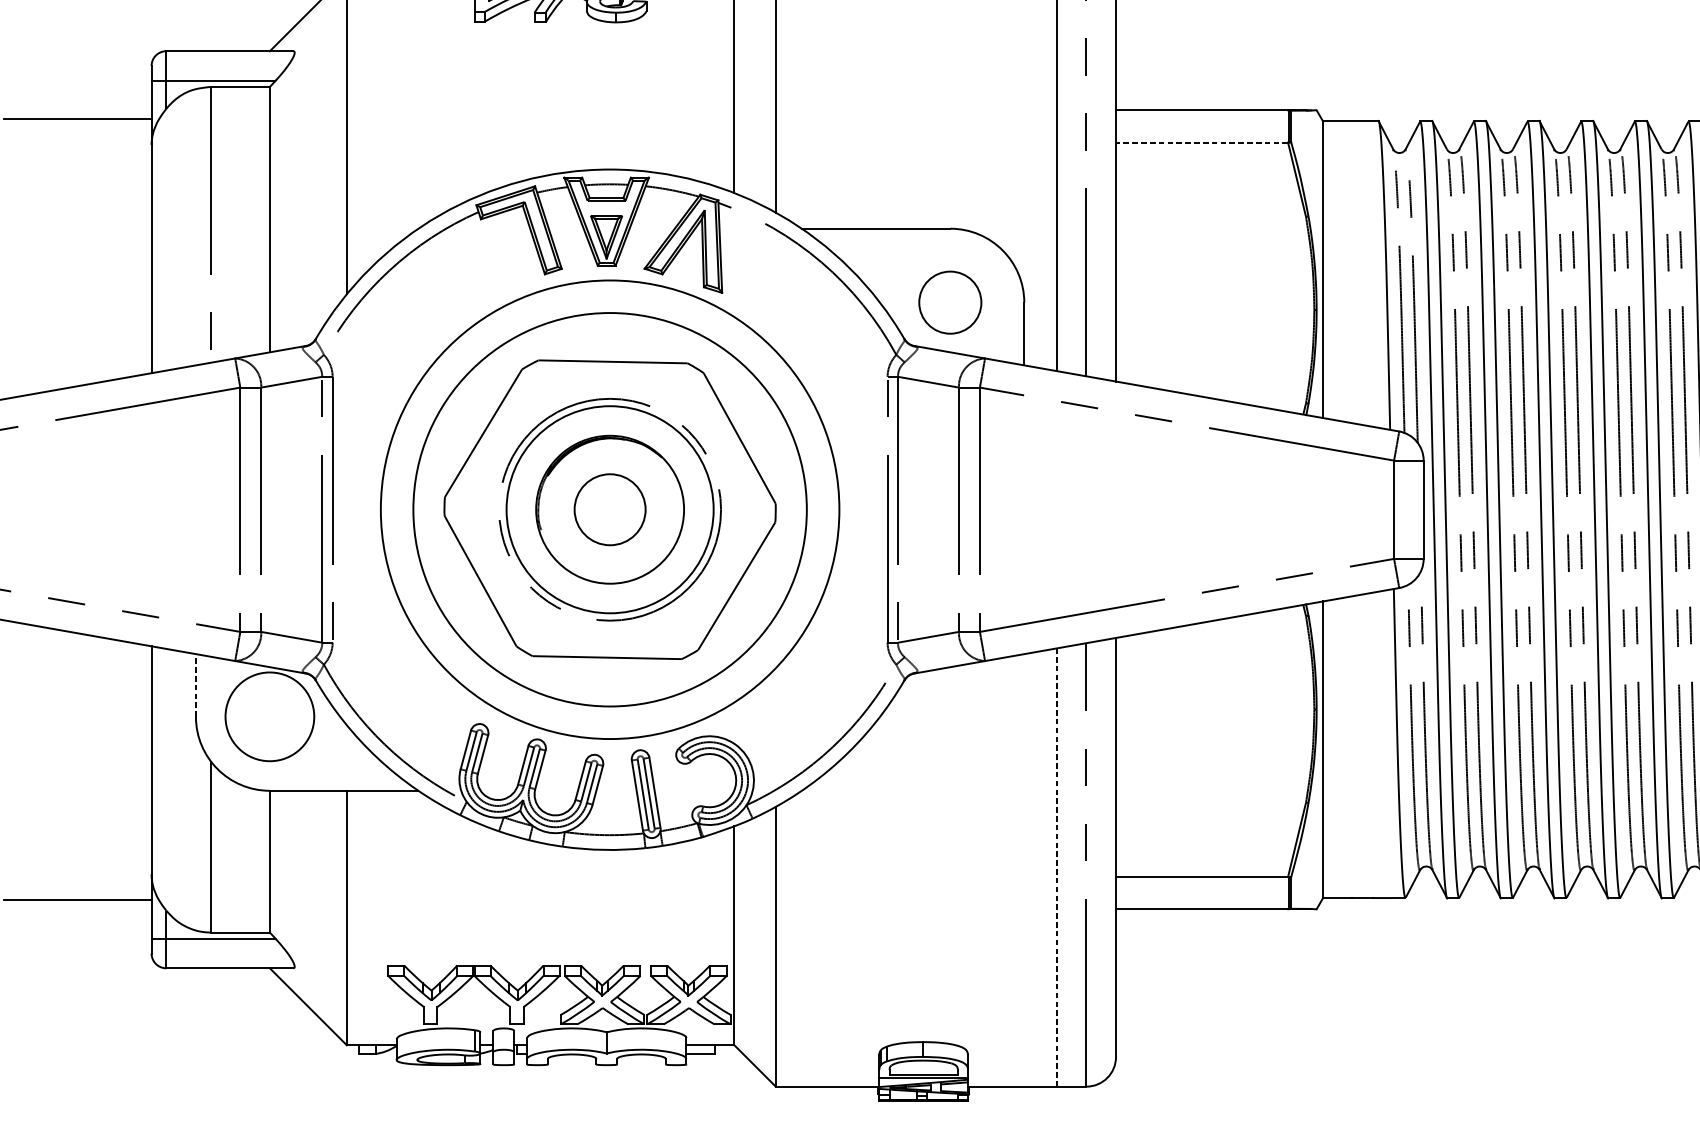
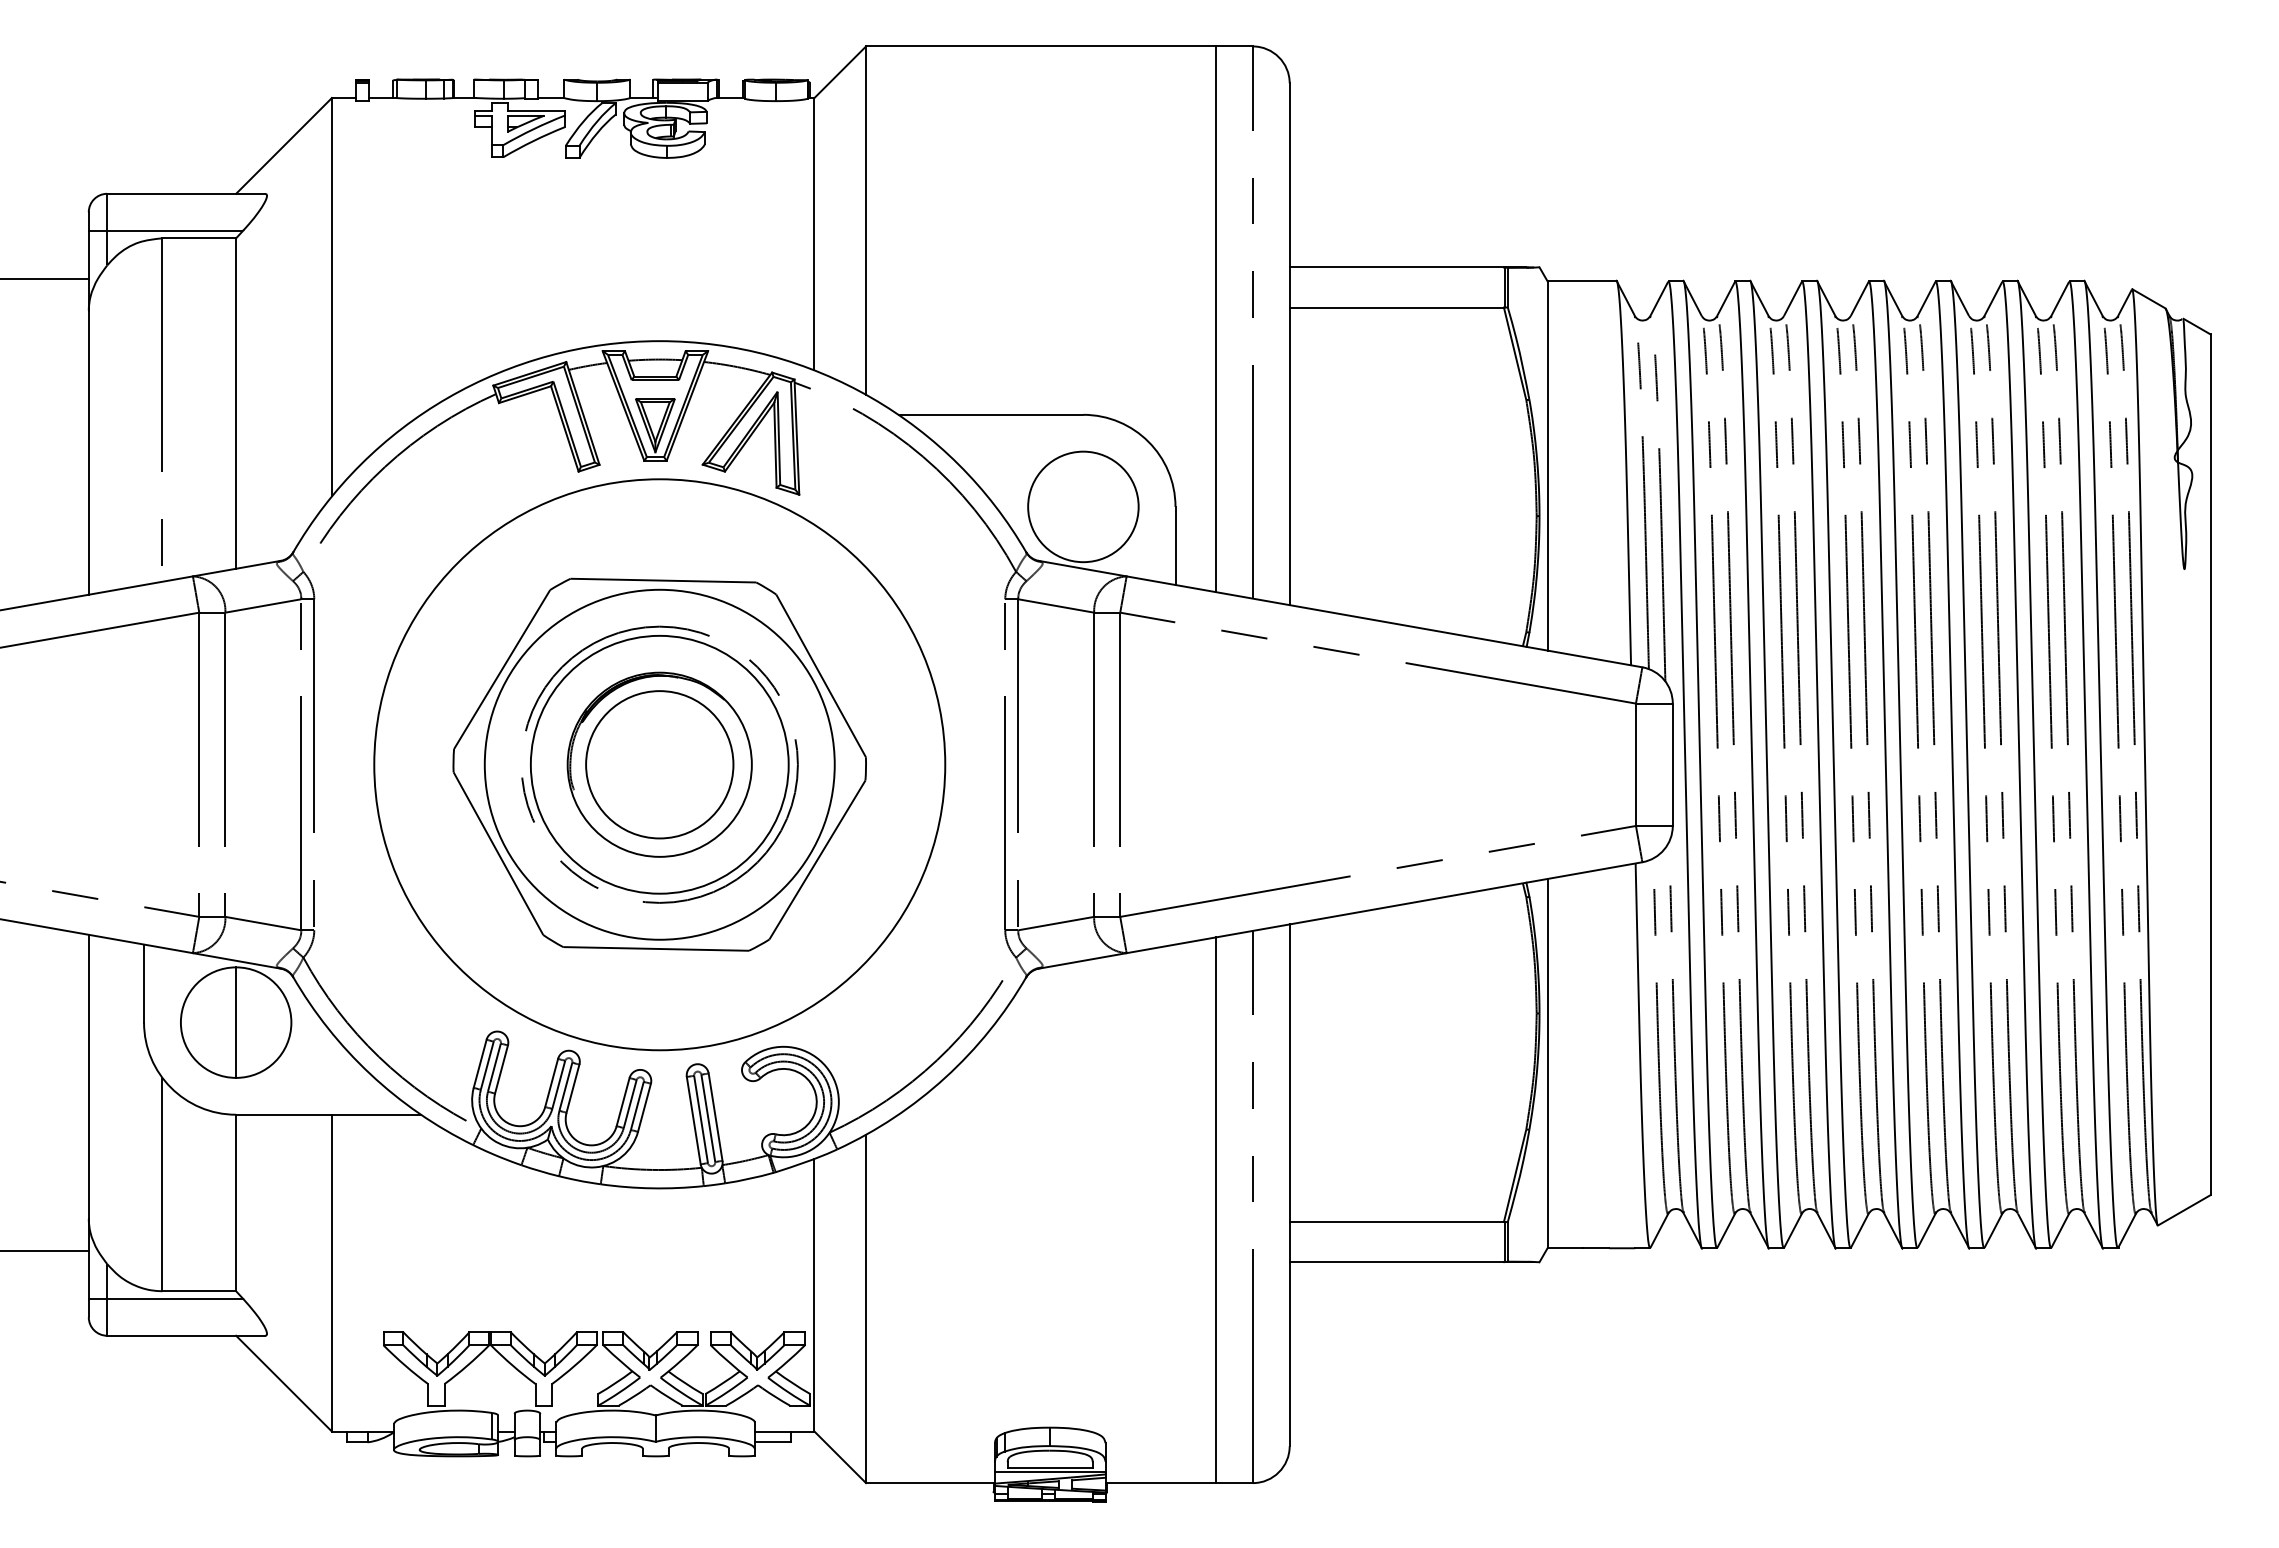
line: (1201, 142) -> (1396, 307), dashed -> solid
circle: (950, 302) -> (1083, 506), size x1.43
circle: (609, 509) -> (659, 764), size x0.71
circle: (609, 509) -> (659, 764), size x1.67
line: (196, 685) -> (144, 983), dashed -> solid
line: (270, 716) -> (236, 1022), added
line: (1057, 867) -> (1216, 1210), dashed -> solid

